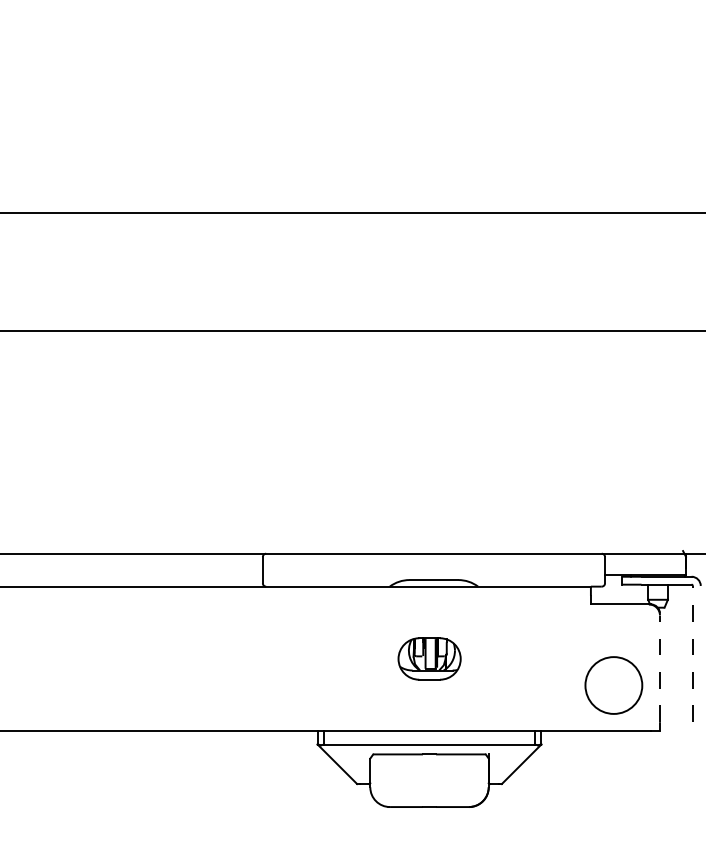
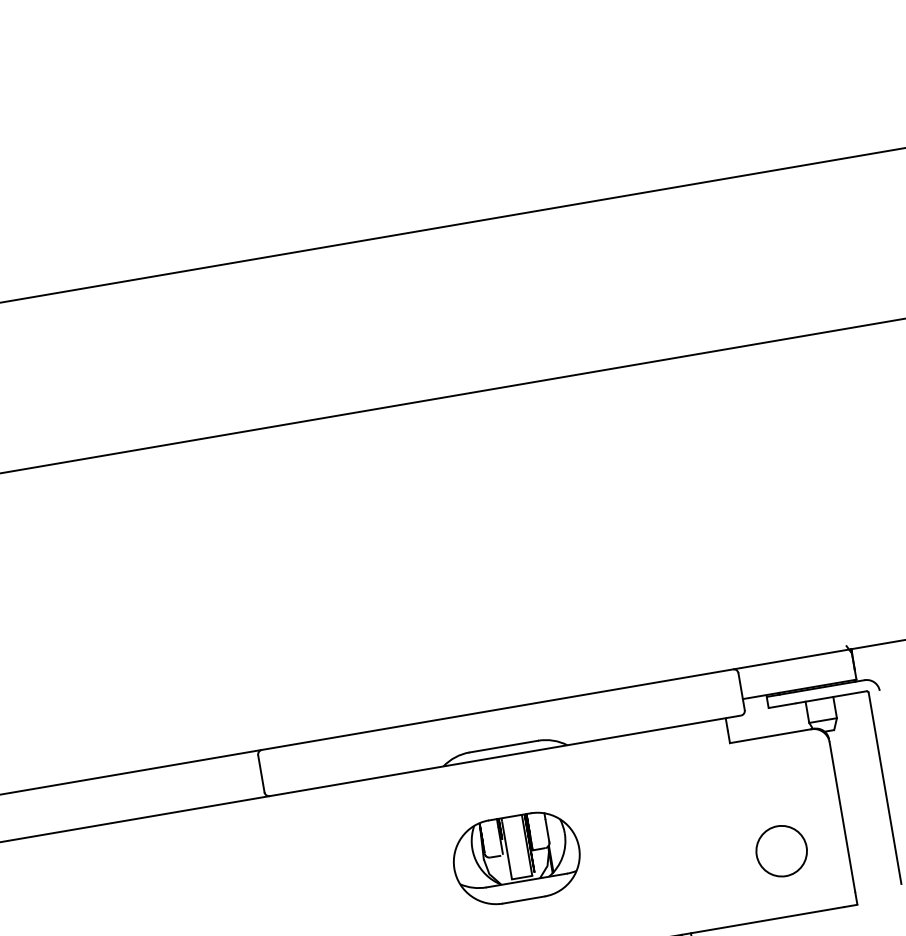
line: (692, 653) -> (884, 787), dashed -> solid
part: (429, 658) -> (516, 857), size x1.43
line: (659, 668) -> (841, 816), dashed -> solid
circle: (613, 684) -> (780, 850), size x0.62

